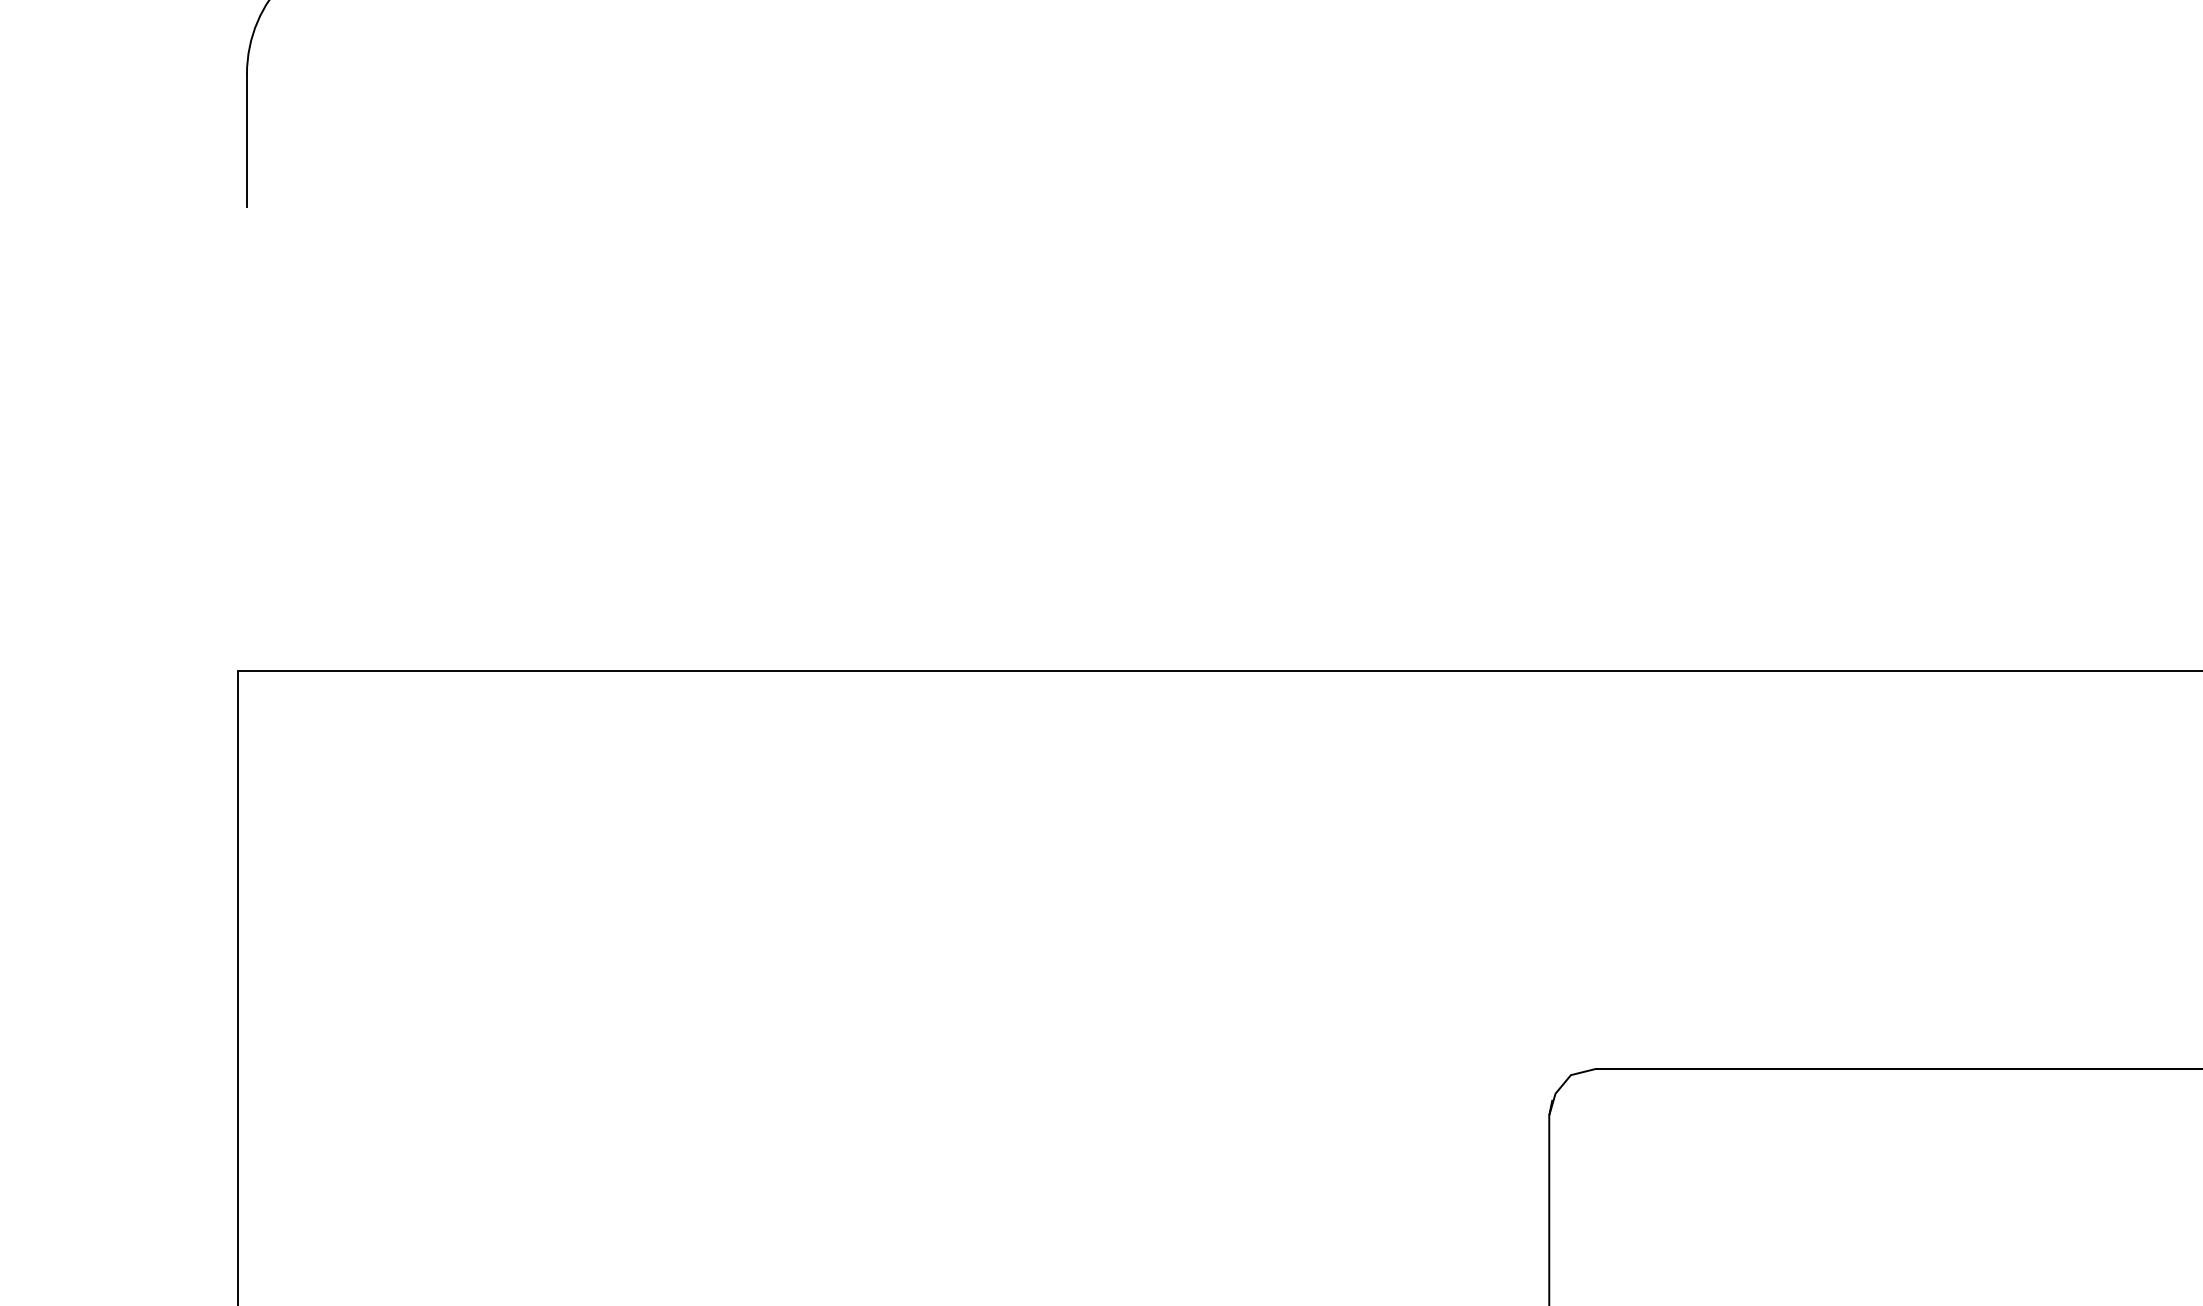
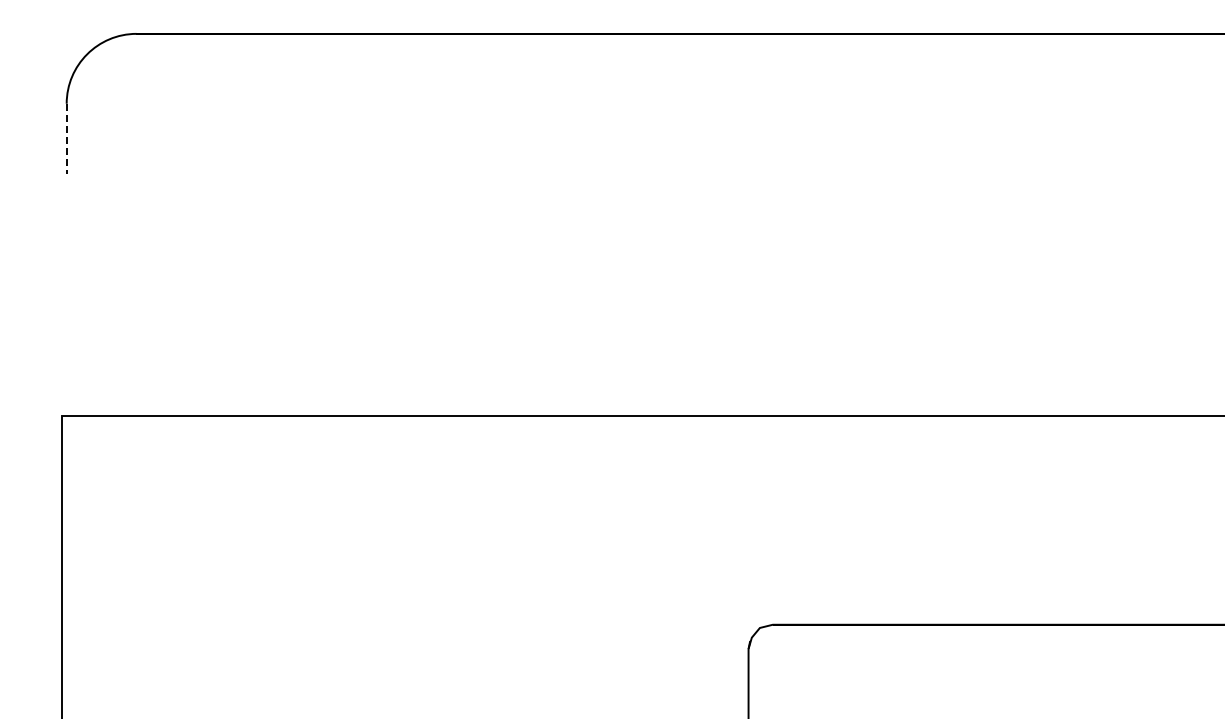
line: (246, 140) -> (66, 138), solid -> dashed

